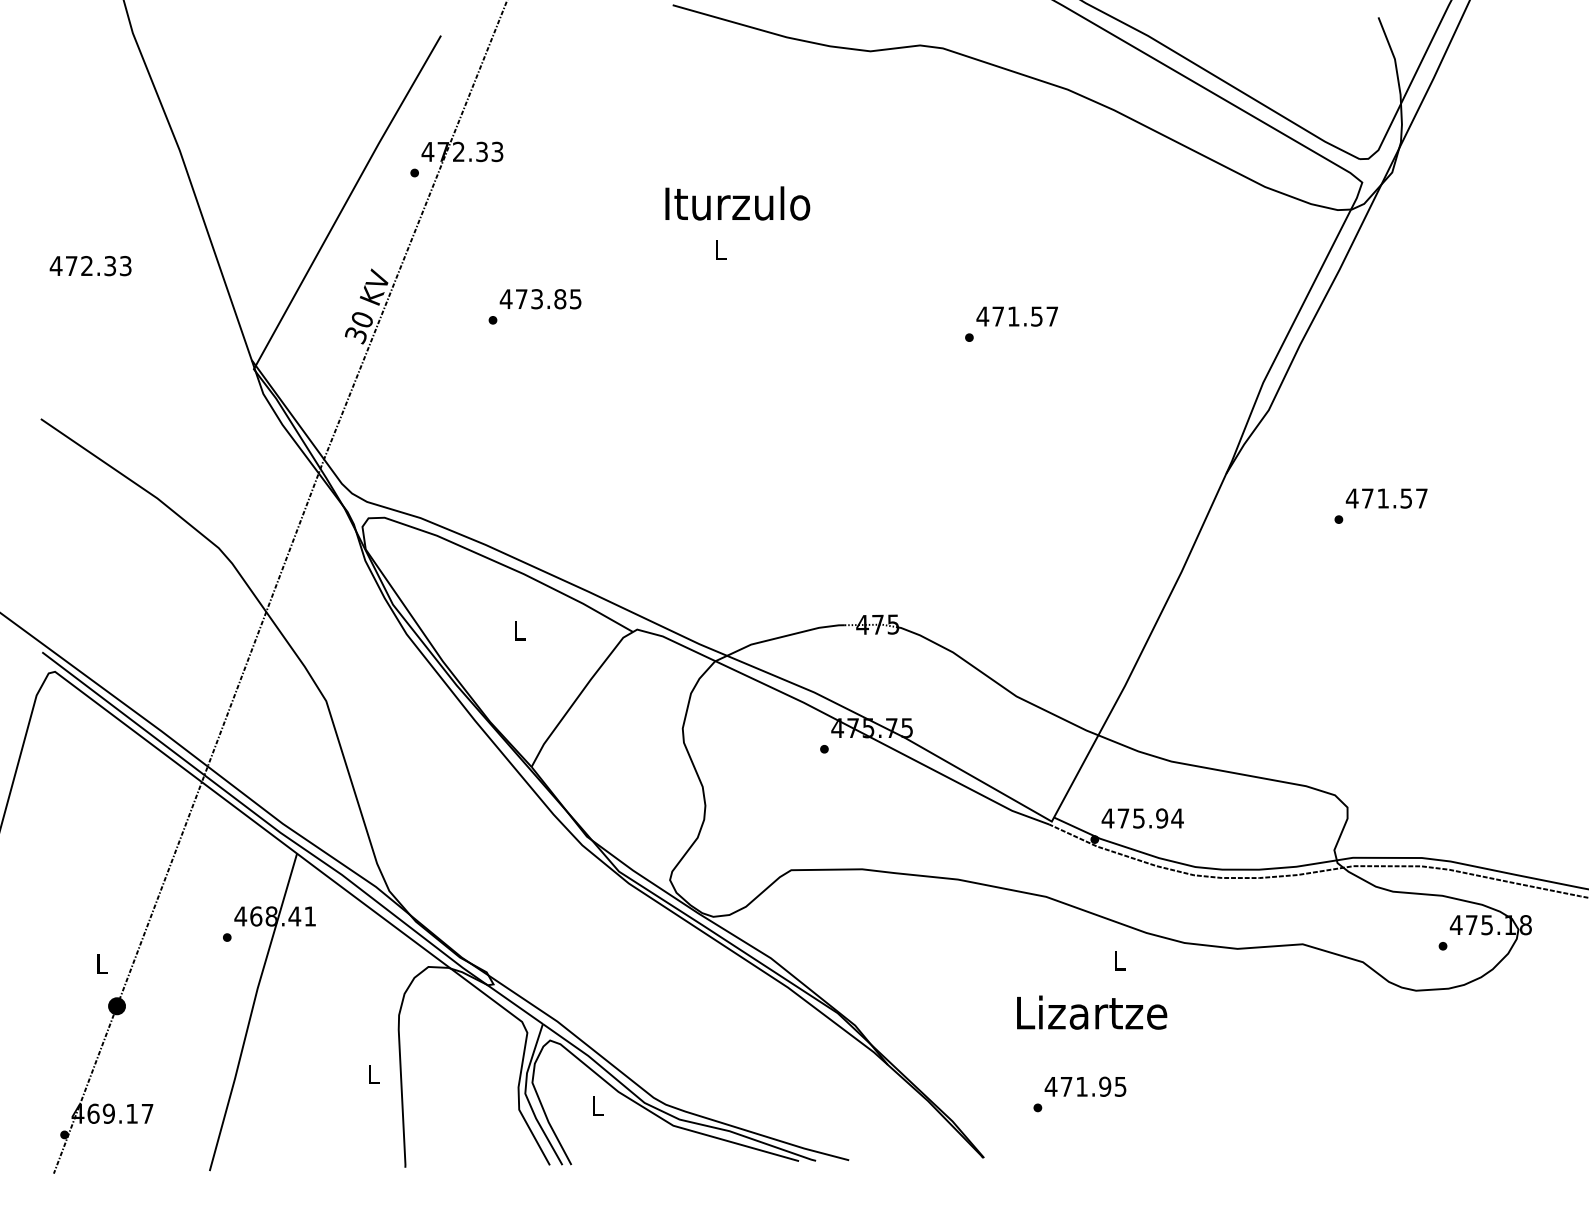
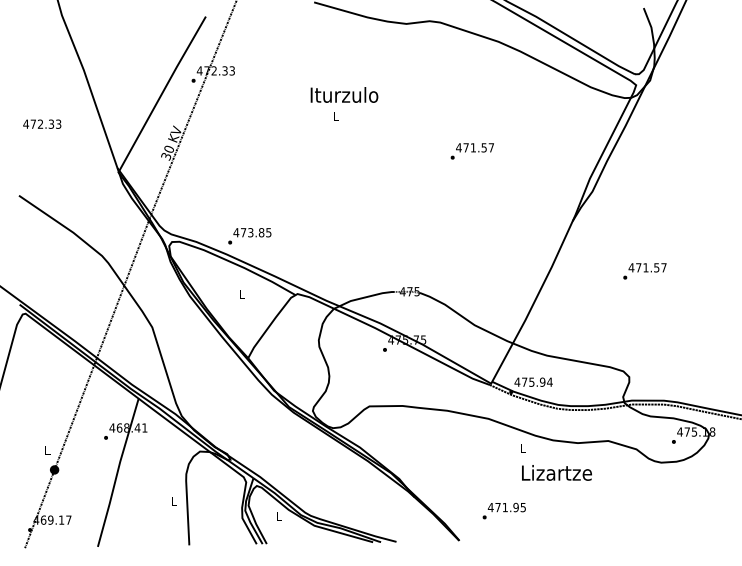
text: (534, 307) -> (249, 236), moved
text: (1380, 506) -> (644, 271), moved
text: (1091, 1011) -> (556, 472), moved

